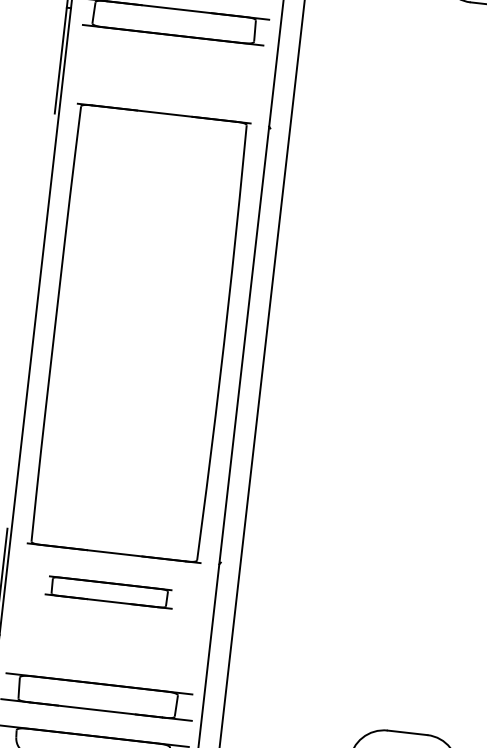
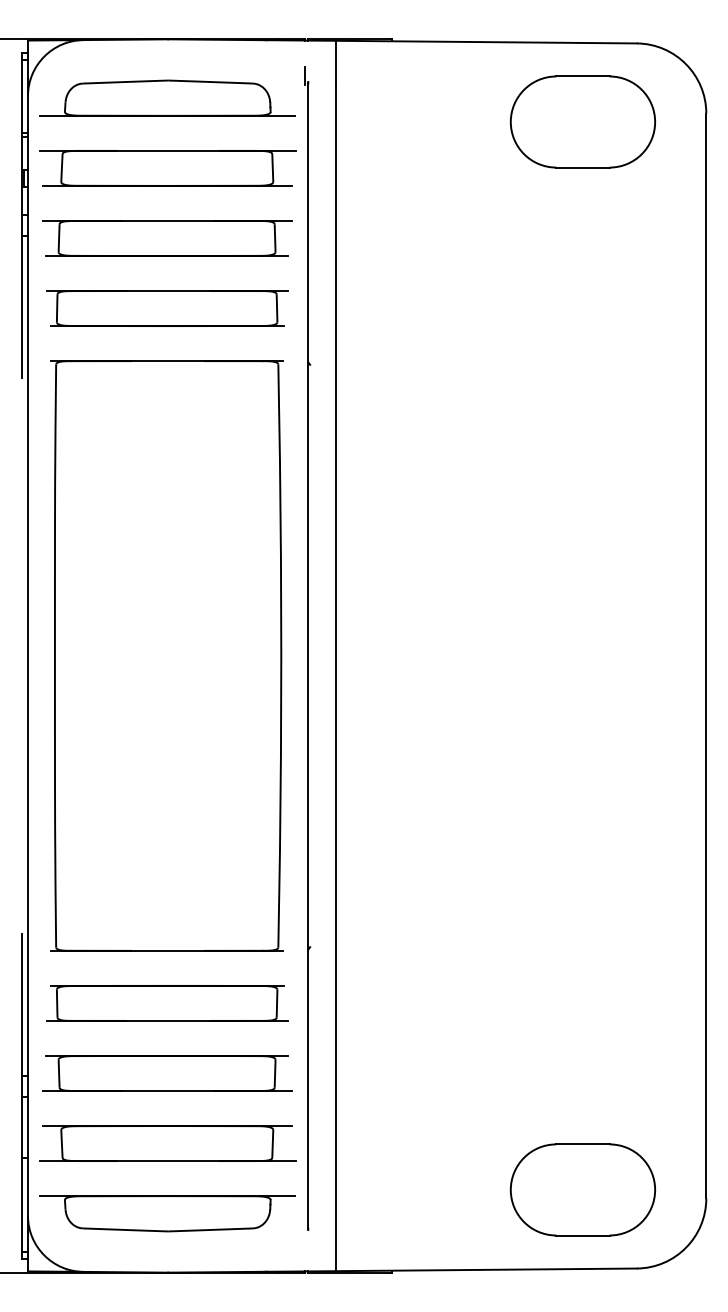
part: (168, 74) -> (167, 308), added
part: (109, 592) -> (167, 1003), size x1.43
part: (103, 644) -> (167, 1073), added

